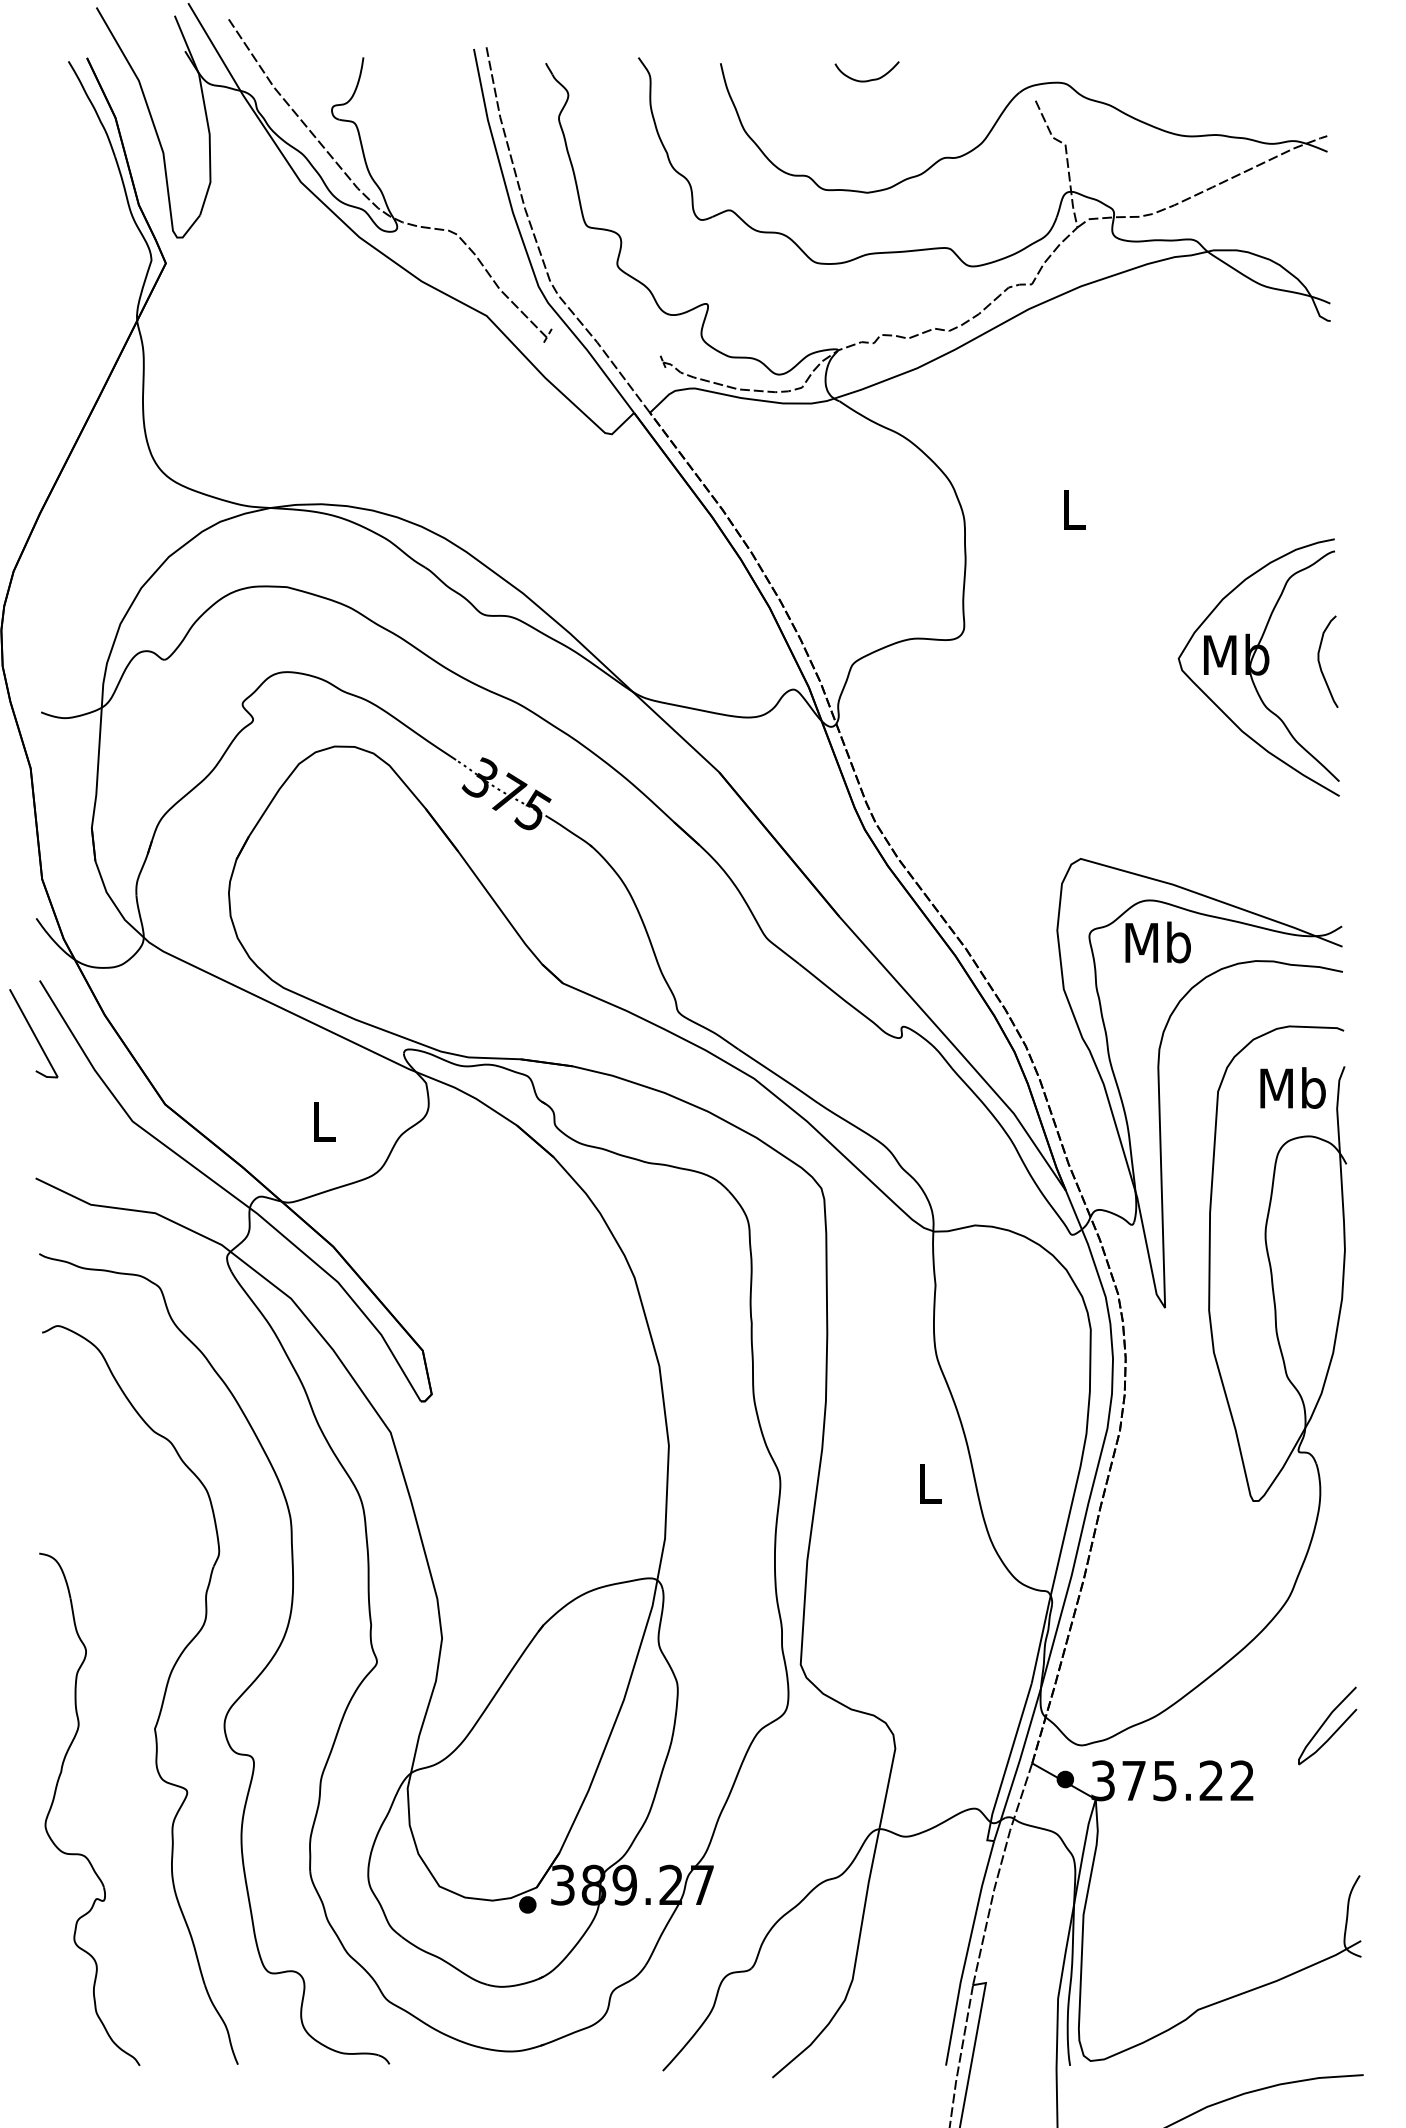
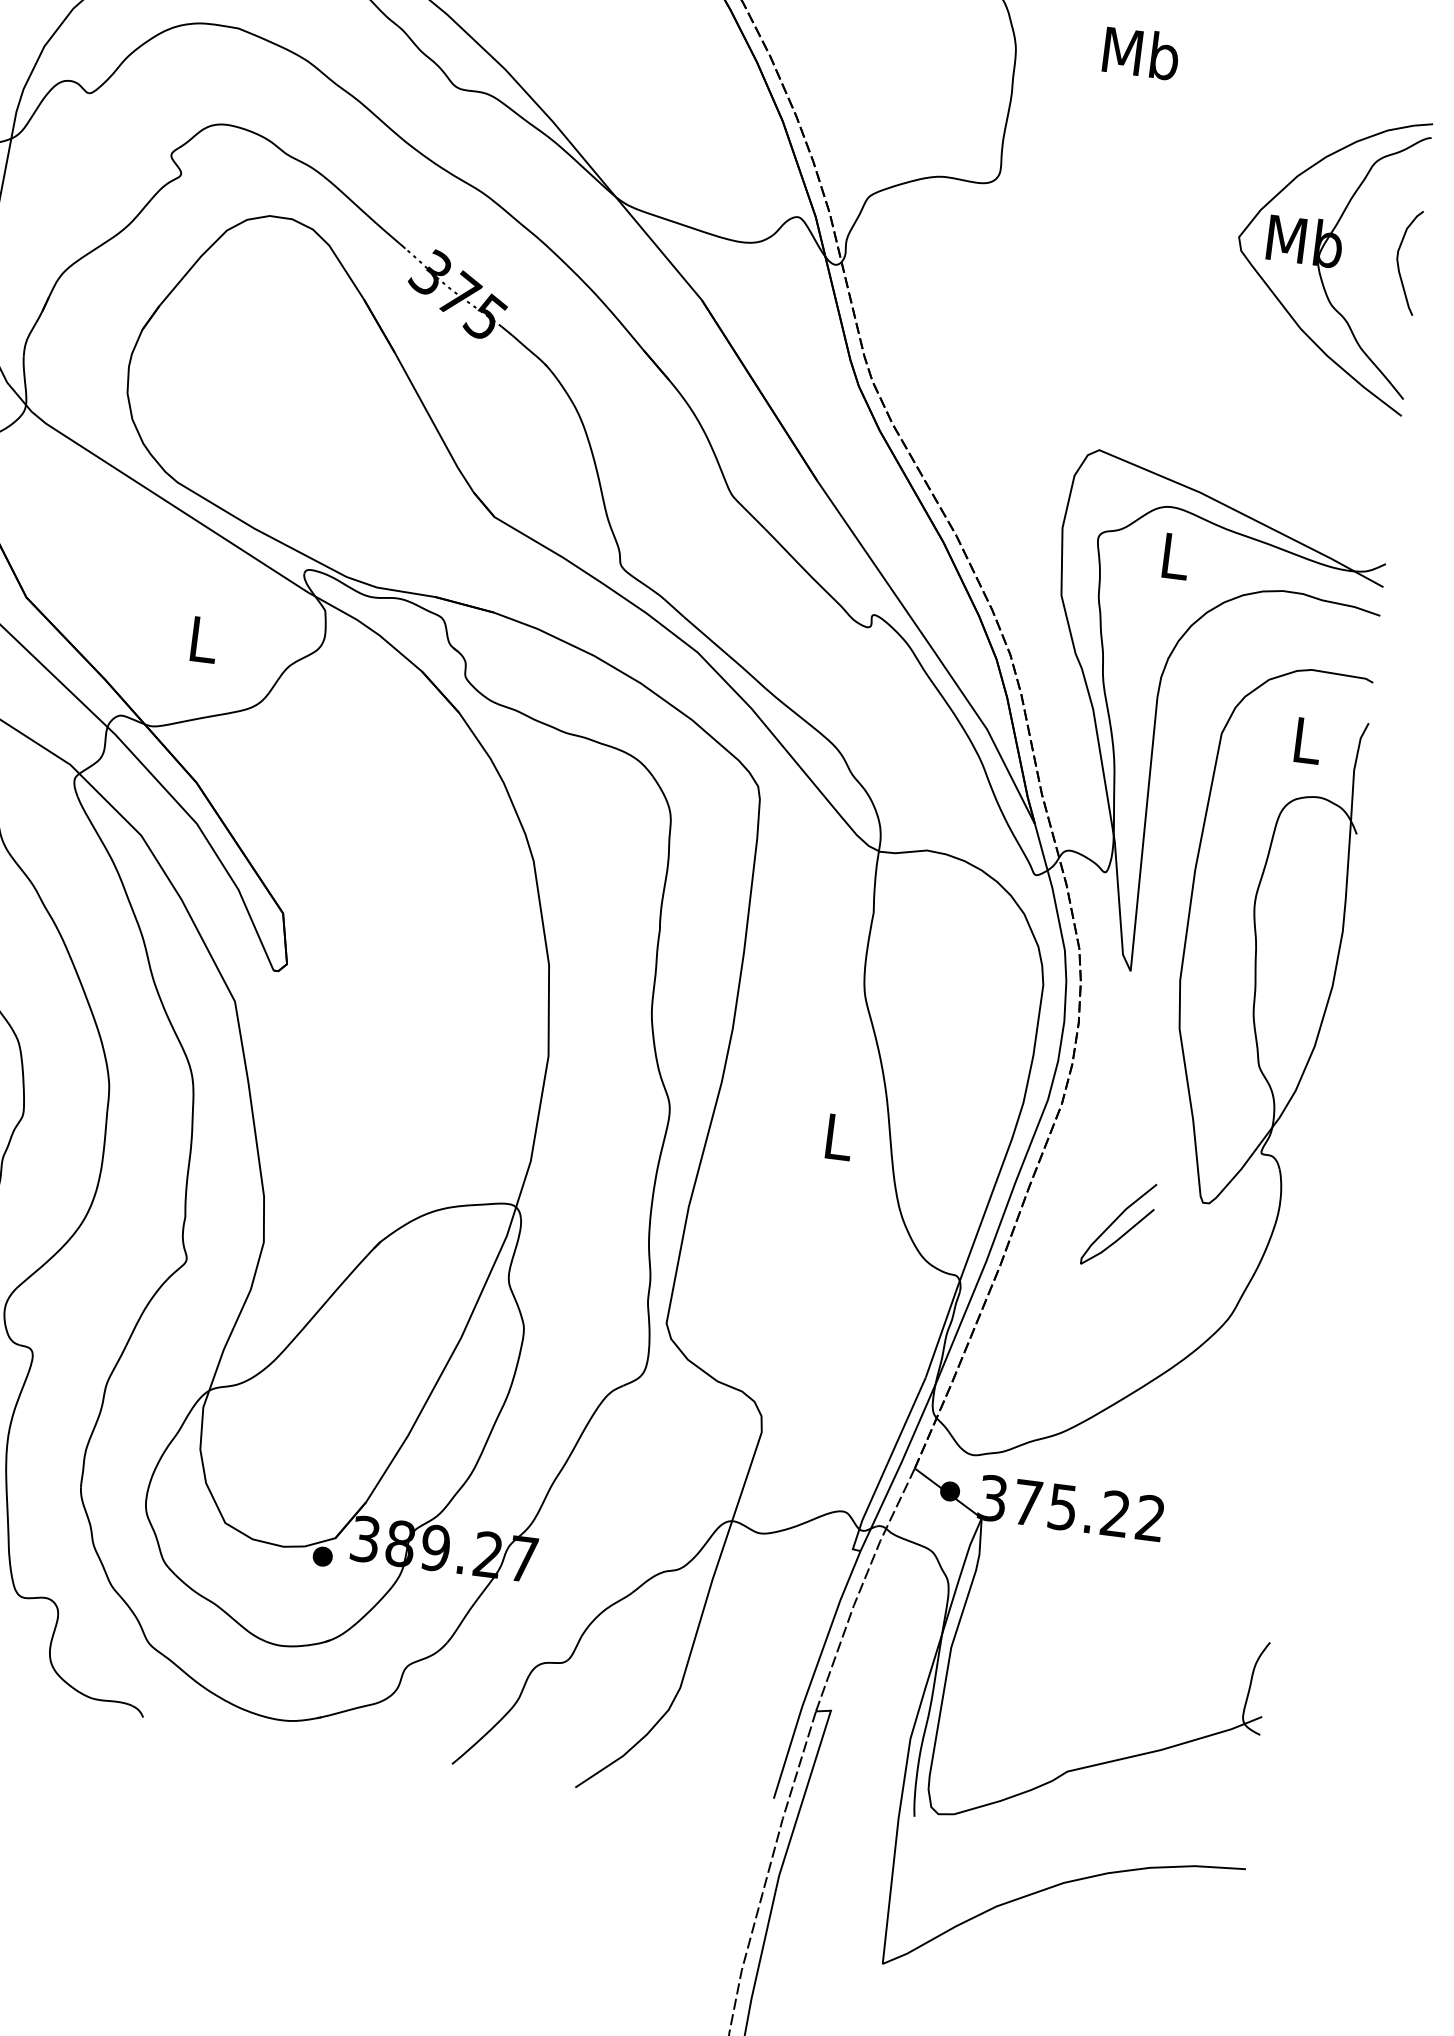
text: (1073, 509) -> (1141, 53), L -> Mb
text: (1157, 942) -> (1174, 555), Mb -> L
text: (1292, 1087) -> (1306, 739), Mb -> L
curve: (1324, 1724) -> (1115, 1222), moved

